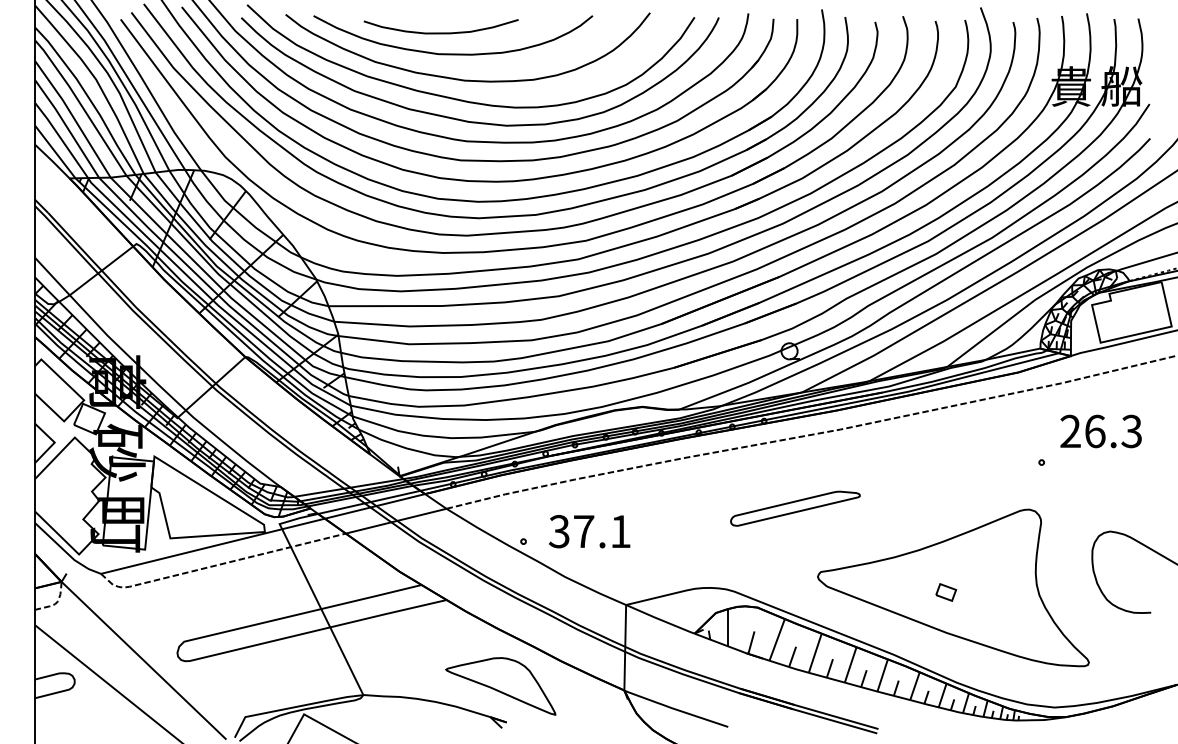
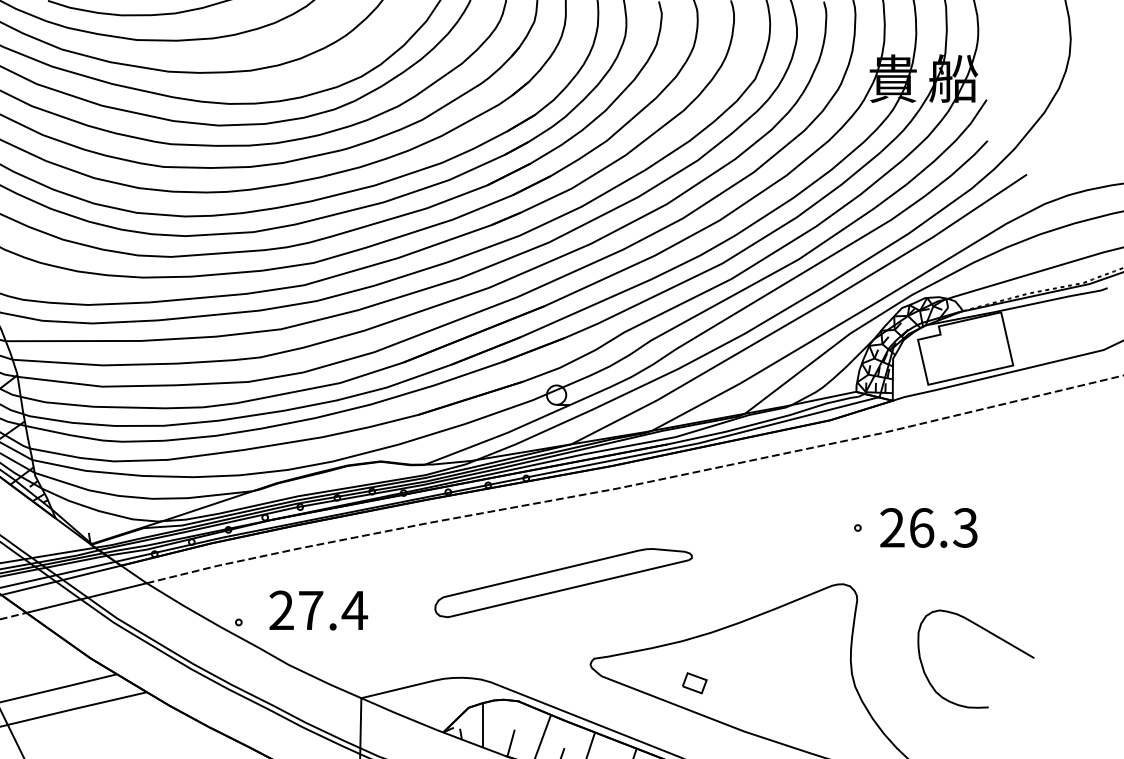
text: (1100, 431) -> (928, 527), moved
part: (795, 508) -> (563, 582), size x1.67
text: (590, 531) -> (318, 610), 37.1 -> 27.4
part: (946, 592) -> (695, 683), moved

